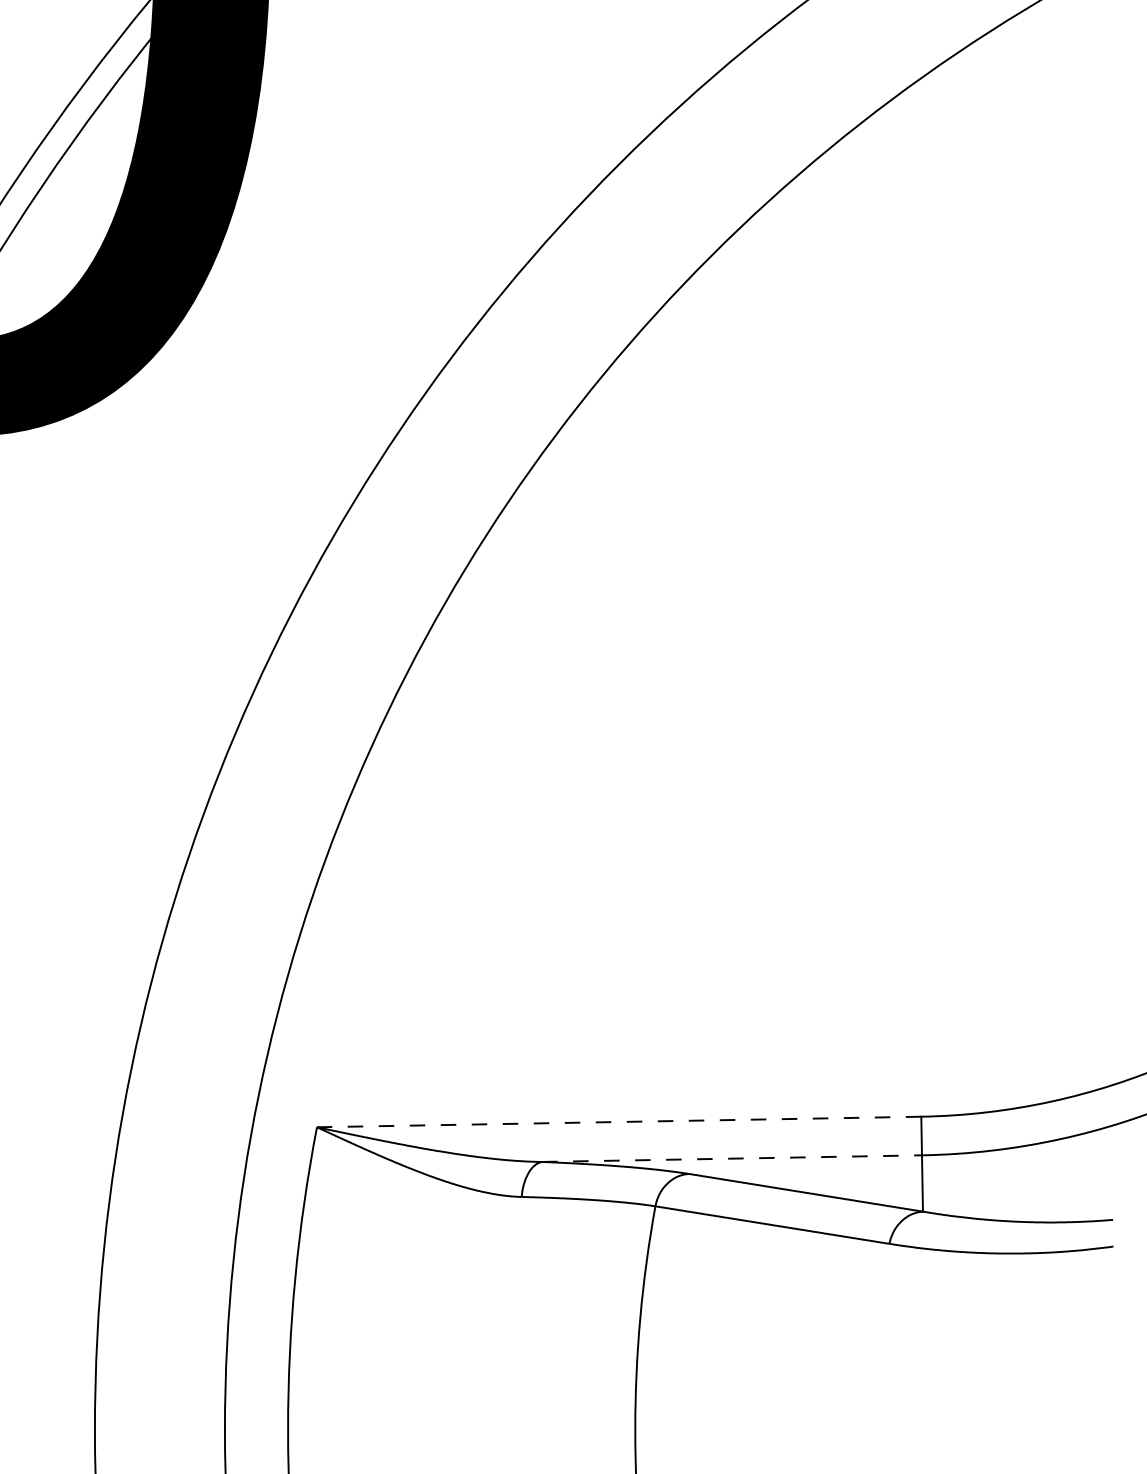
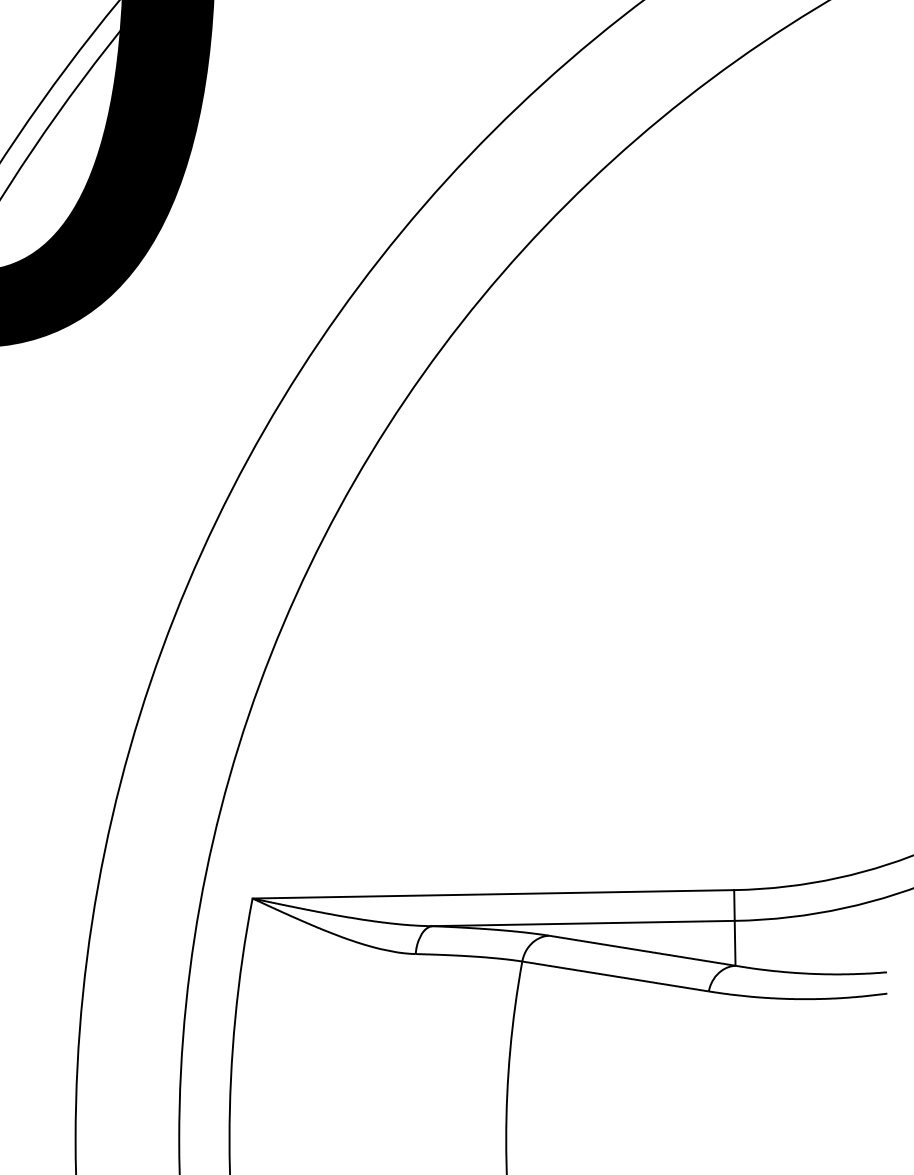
line: (619, 1122) -> (493, 894), dashed -> solid
line: (732, 1158) -> (583, 923), dashed -> solid

